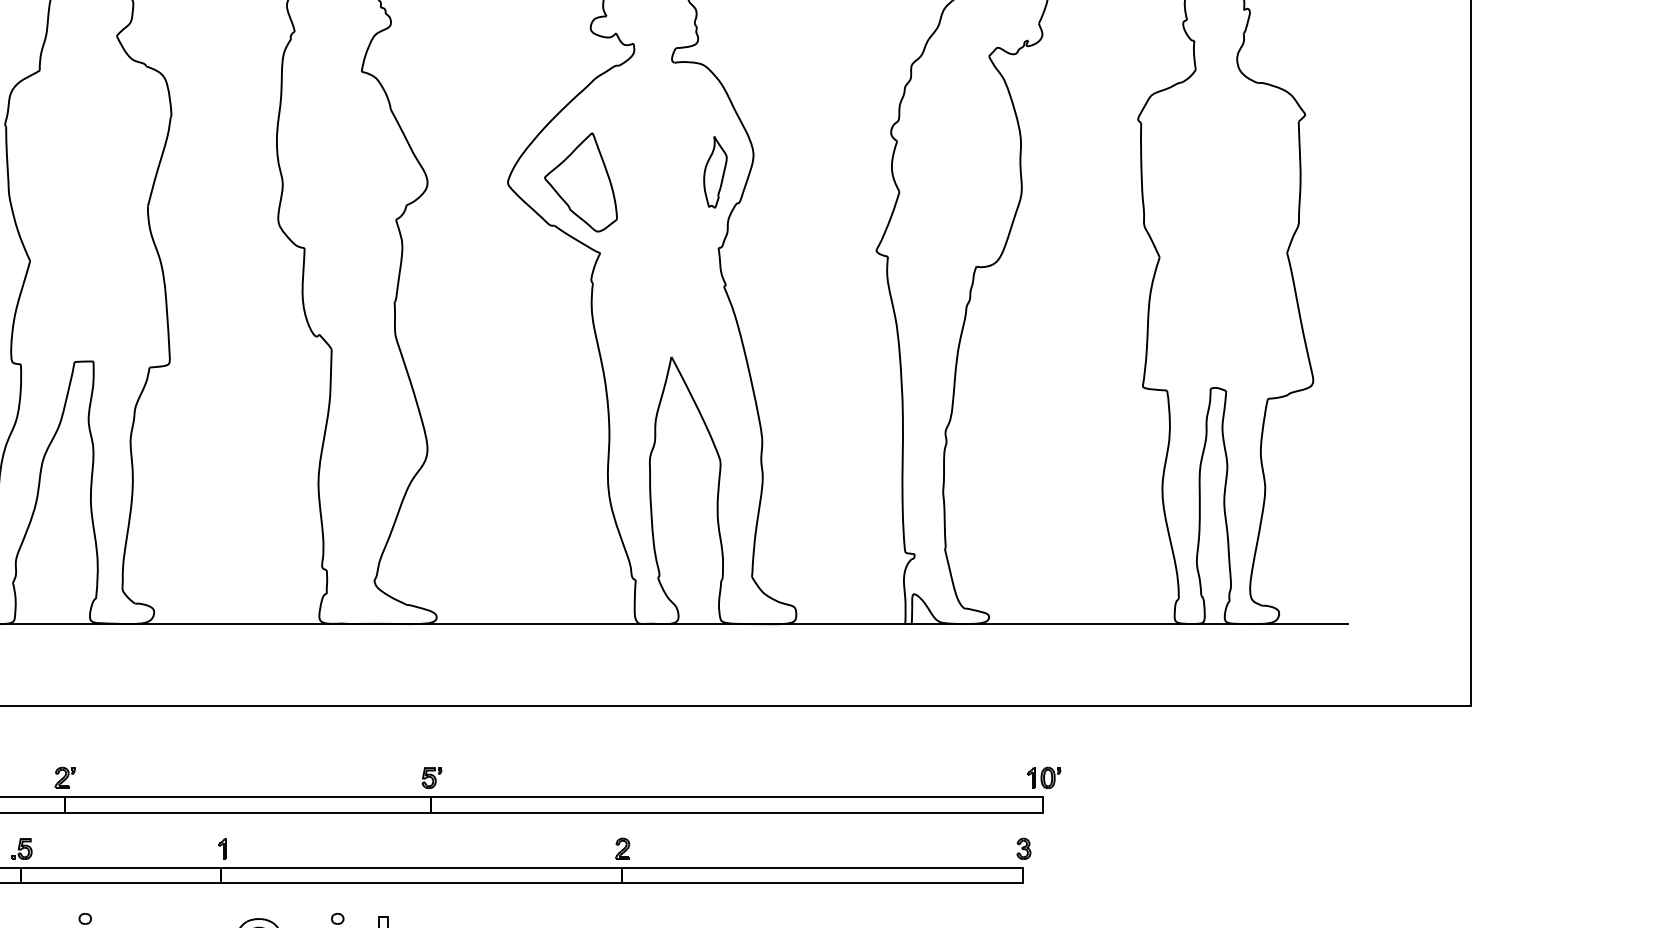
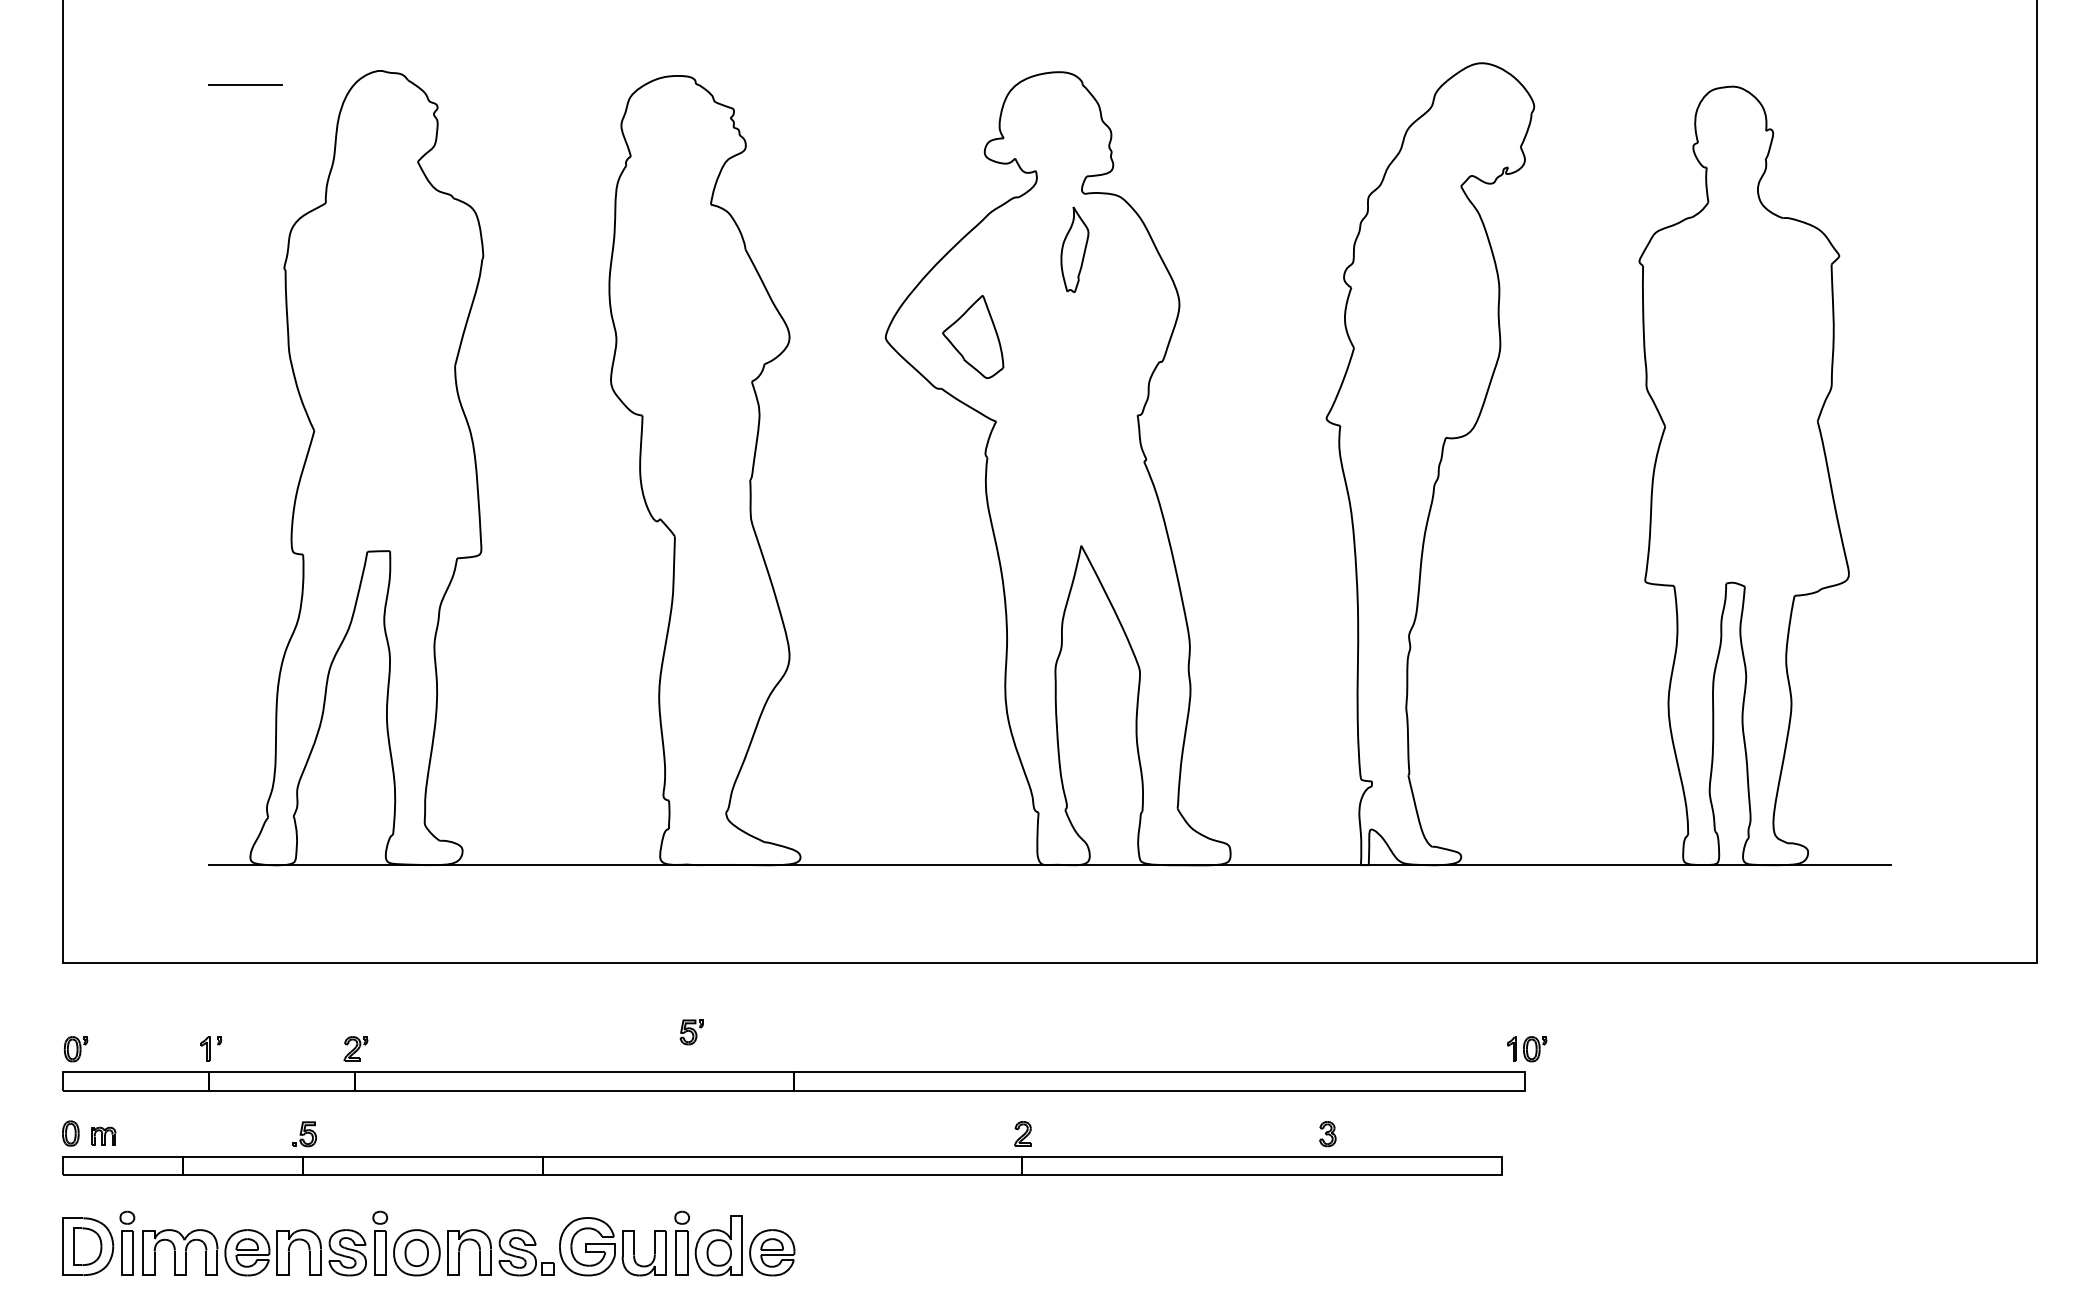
part: (715, 171) -> (1074, 249), moved
part: (581, 182) -> (973, 336), size x0.7
part: (431, 778) -> (691, 1032), moved
part: (222, 848) -> (544, 1133), removed
part: (1023, 849) -> (1327, 1134), moved

